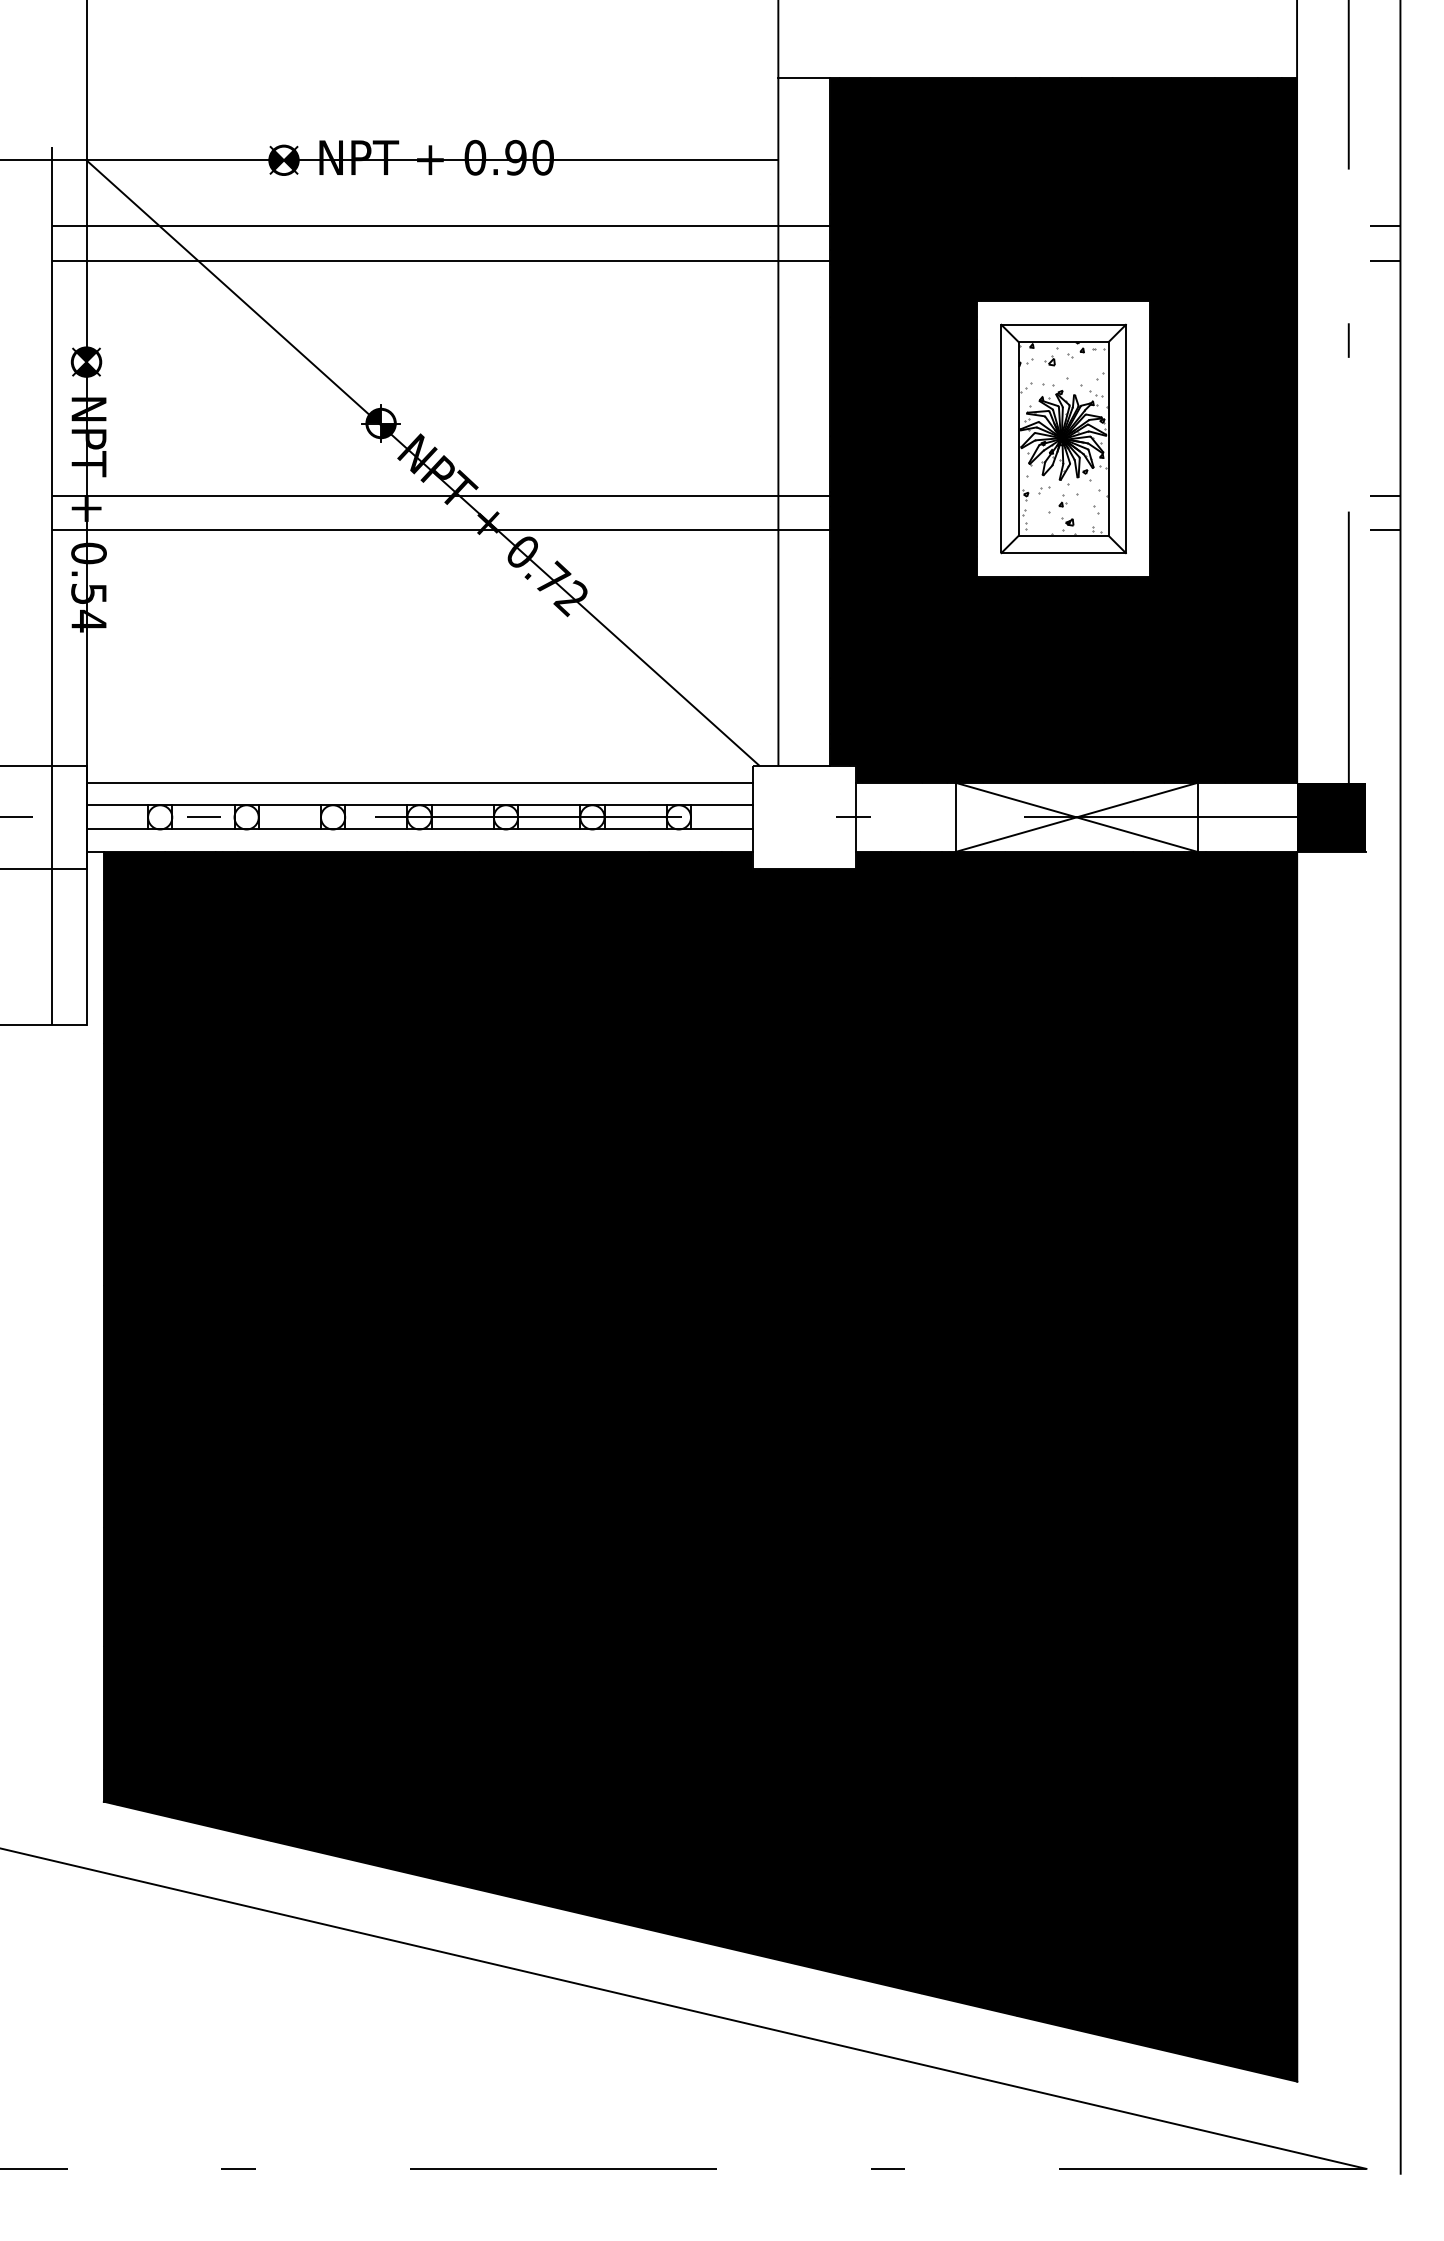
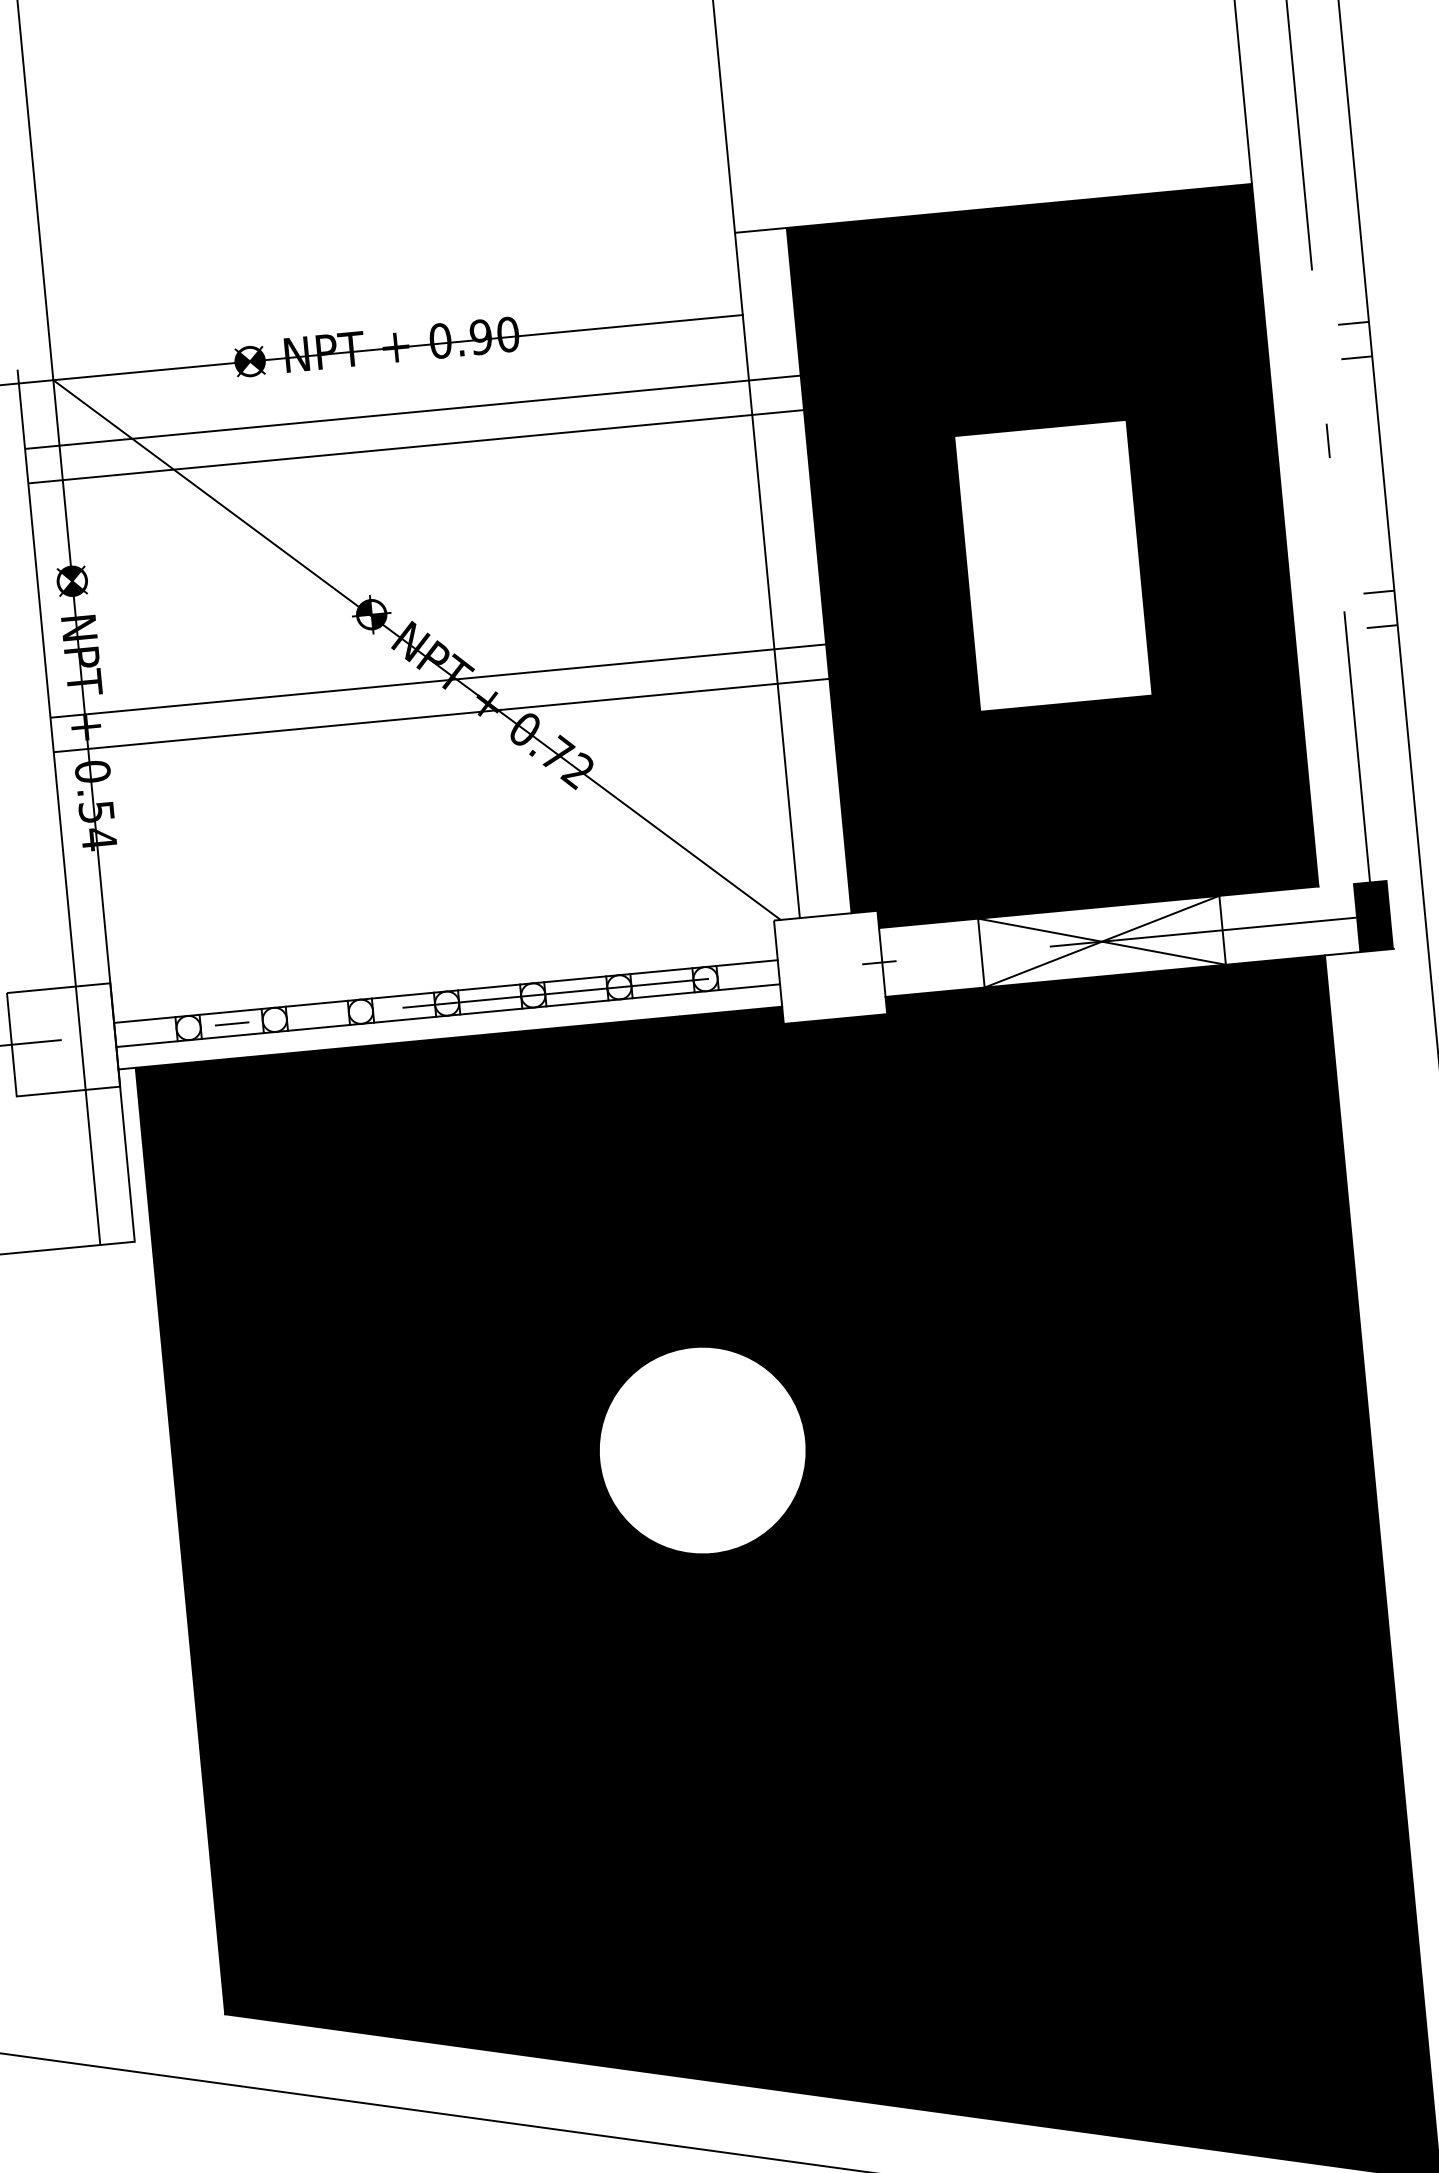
part: (1063, 438) -> (1053, 565), removed
line: (419, 782) -> (443, 968), removed
fill: (1314, 816) -> (1338, 918), removed
fill: (631, 1285) -> (702, 1450), removed

